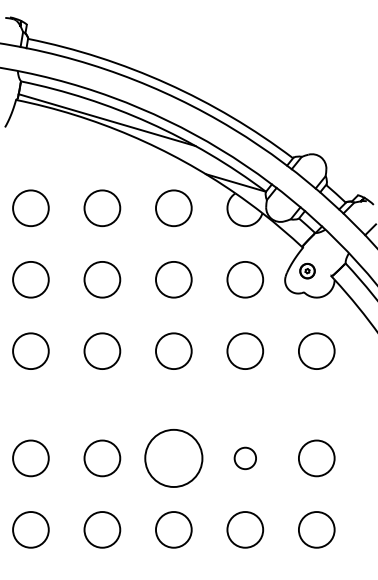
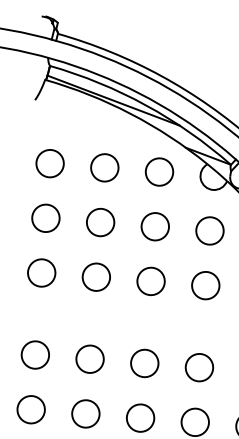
circle: (173, 458) -> (144, 363), size x0.62
circle: (245, 458) -> (199, 367), size x1.67

